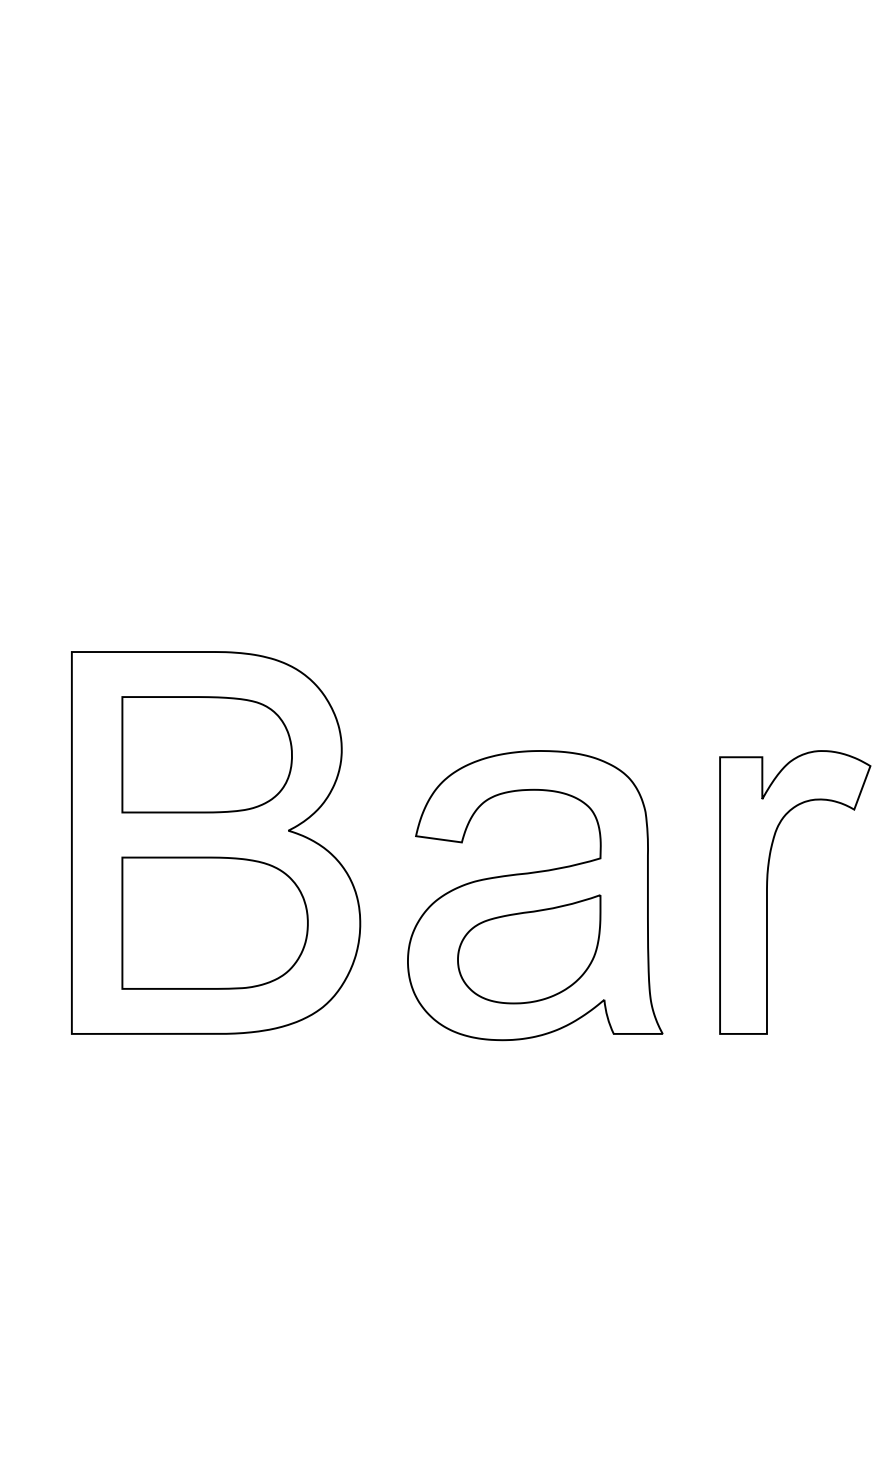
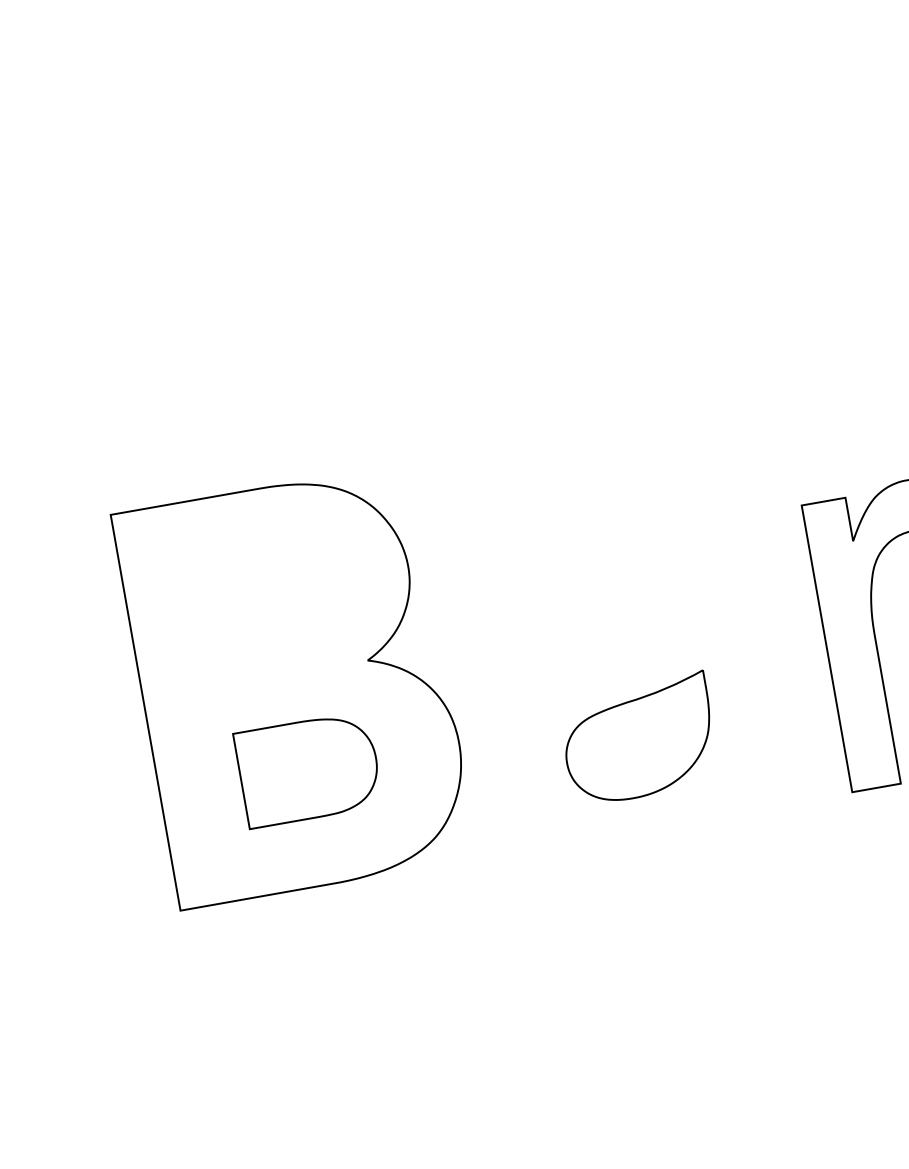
part: (206, 754) -> (268, 596), removed
part: (535, 895) -> (635, 682), removed
part: (214, 922) -> (307, 769), size x0.7

